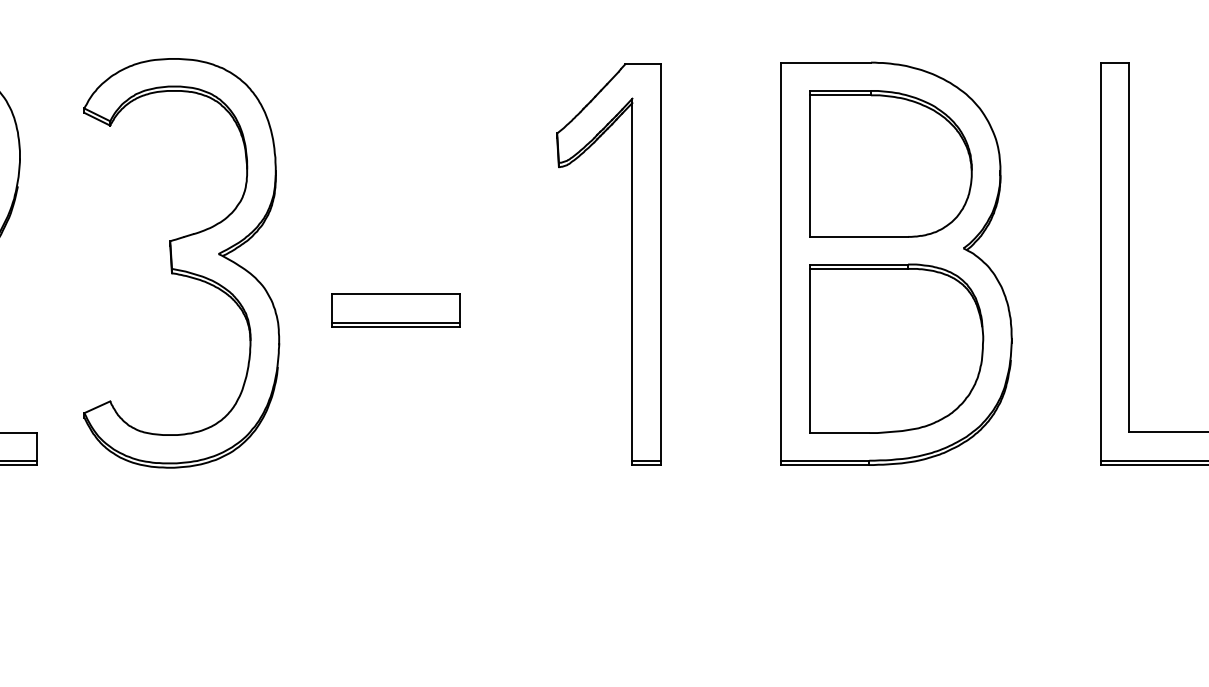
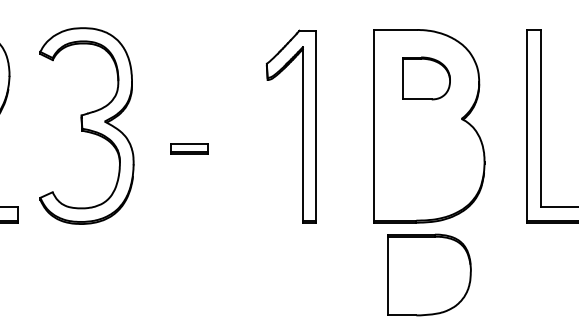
part: (890, 163) -> (426, 78), size x0.6
part: (395, 310) -> (189, 148), size x0.6
part: (896, 347) -> (429, 274), moved

